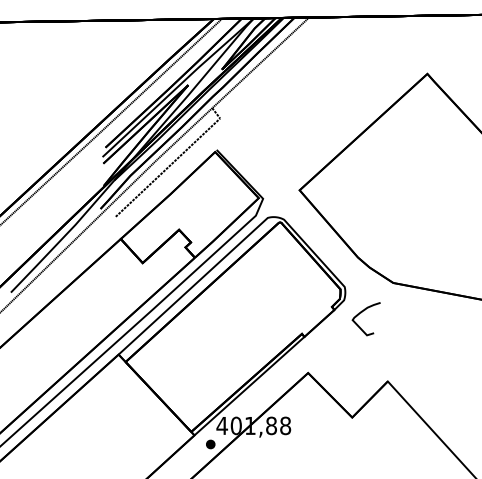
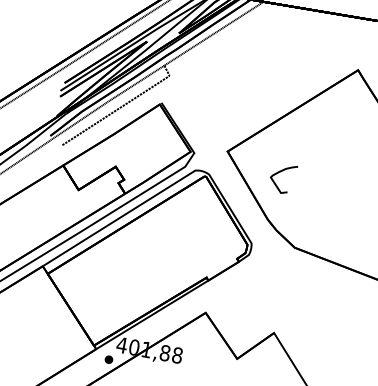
curve: (361, 313) -> (279, 173), moved

